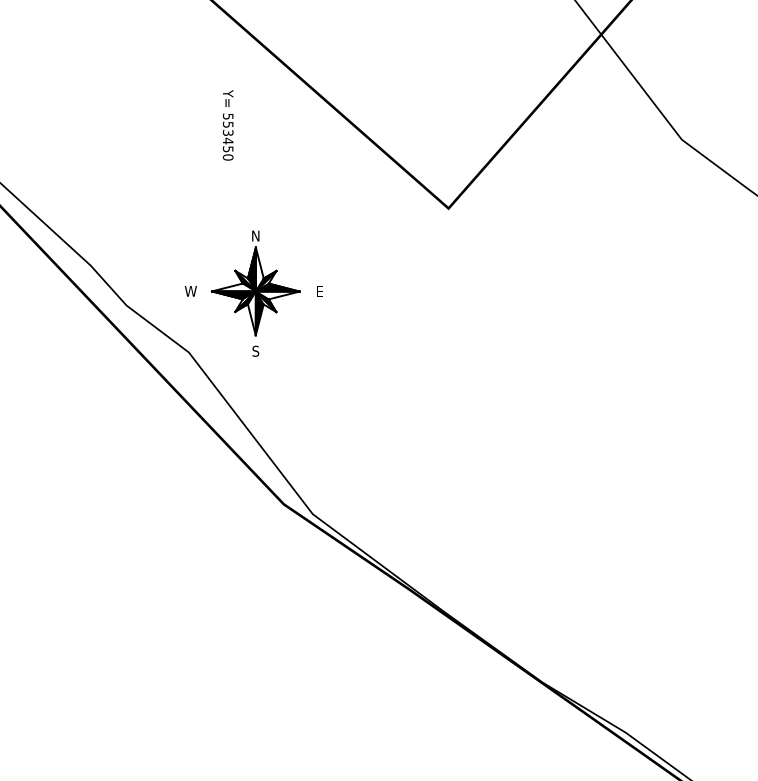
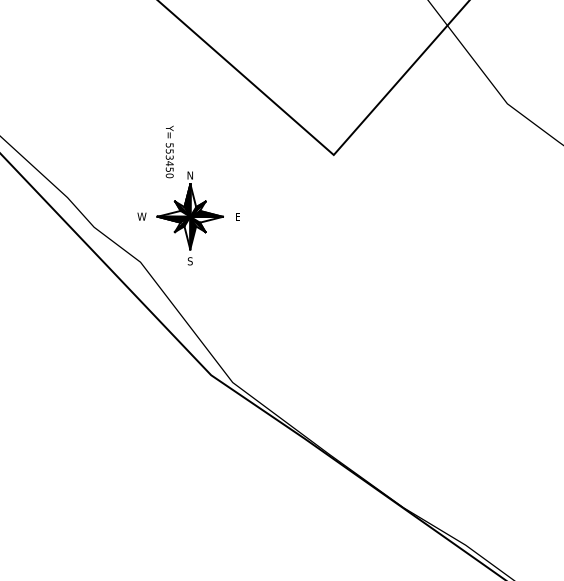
text: (227, 125) -> (169, 152), moved

